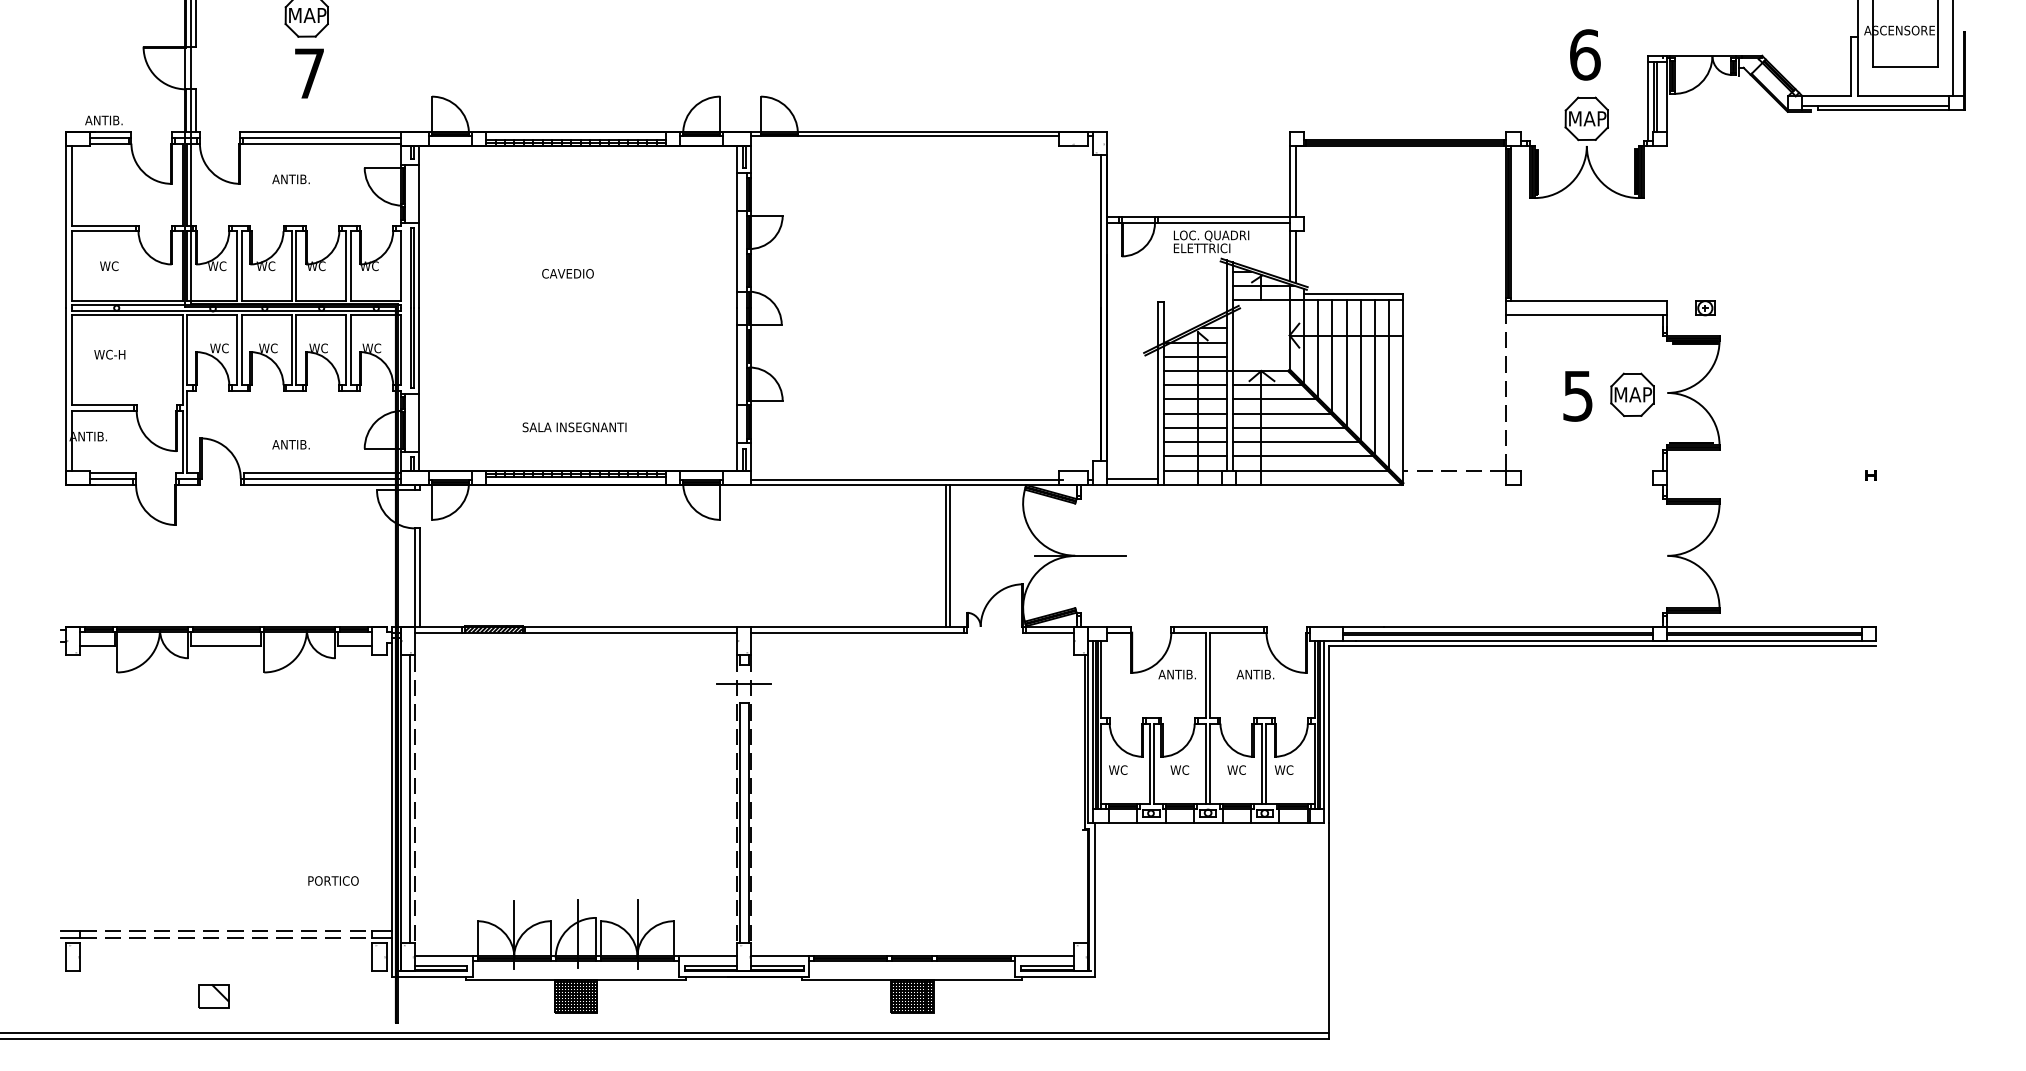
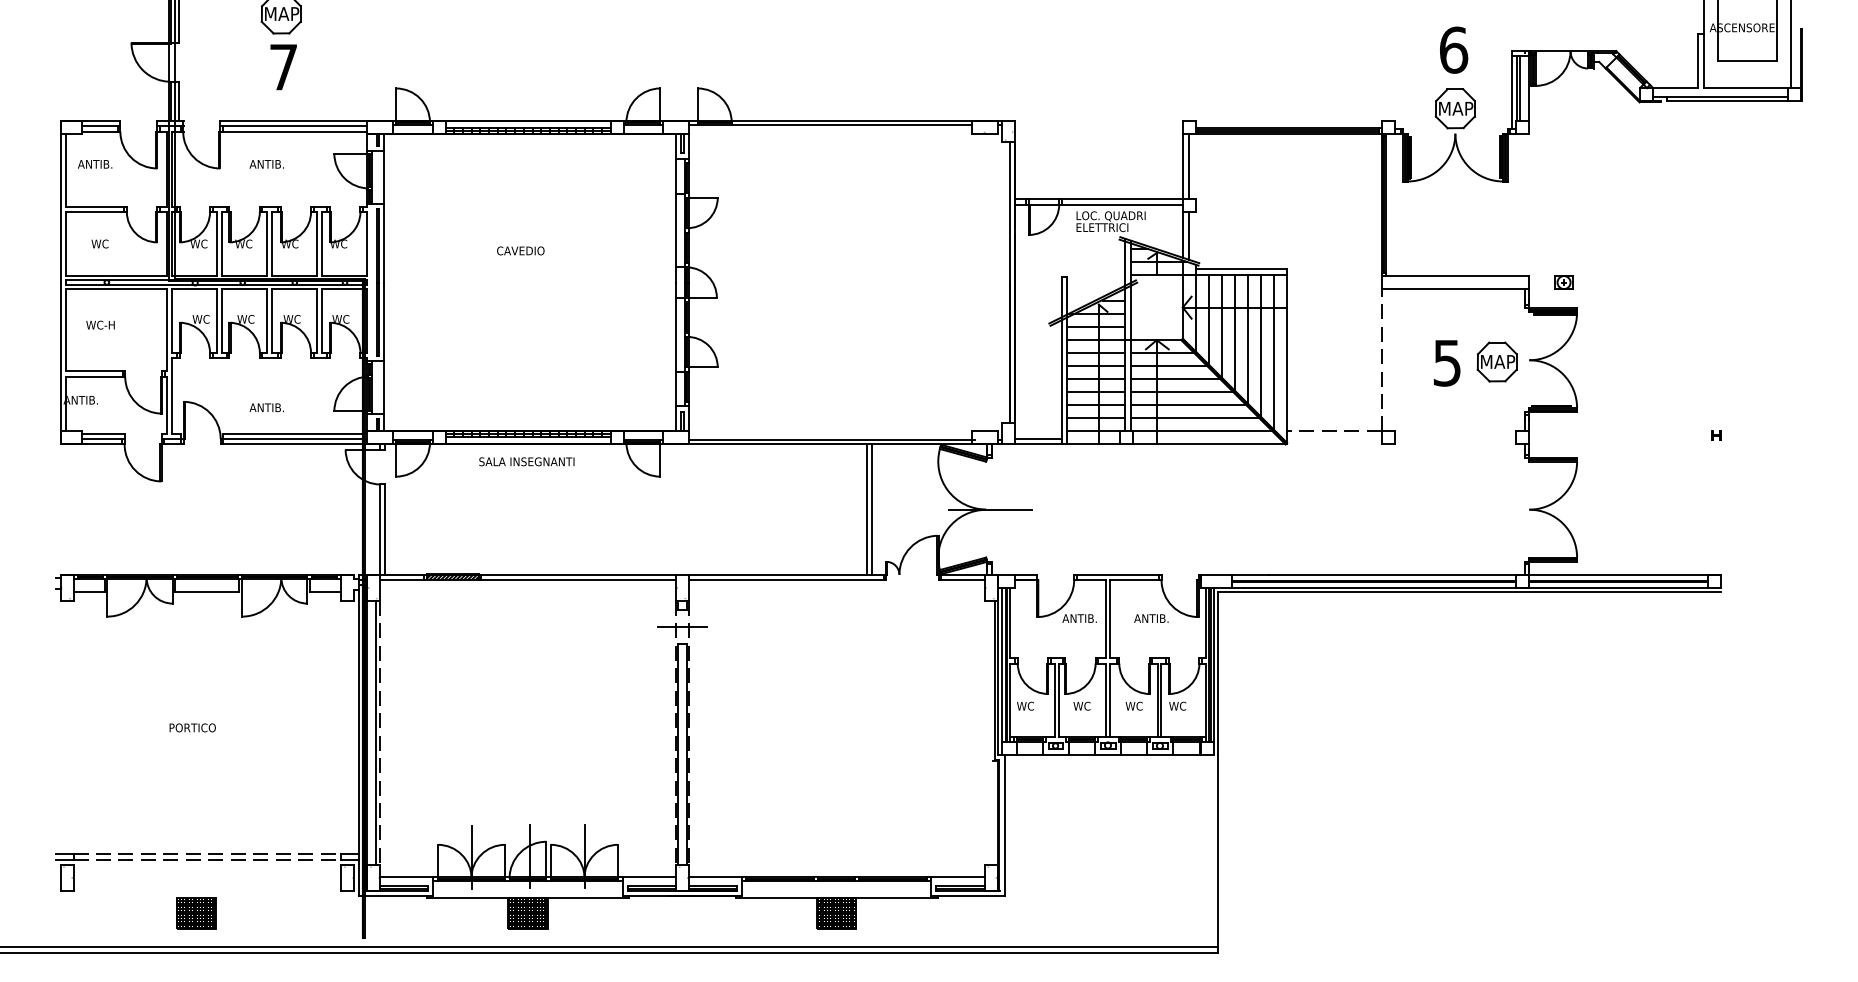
text: (104, 120) -> (95, 164), moved
text: (574, 427) -> (526, 461), moved
text: (333, 880) -> (192, 727), moved
part: (214, 996) -> (196, 913), size x1.43

